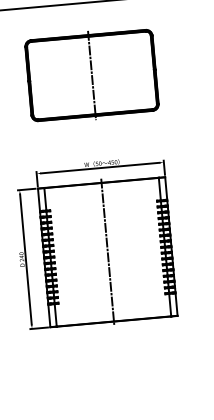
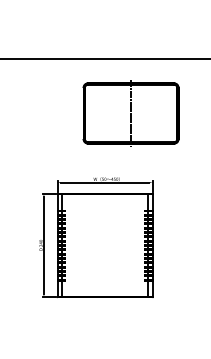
part: (91, 75) -> (130, 113), moved
line: (108, 252) -> (105, 245), removed

